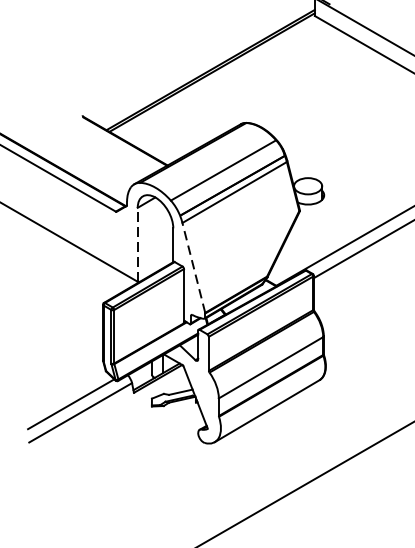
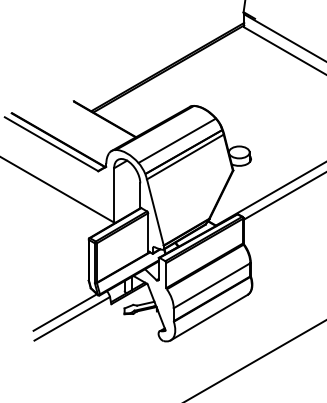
line: (138, 243) -> (114, 194), dashed -> solid
line: (194, 266) -> (155, 211), dashed -> solid

